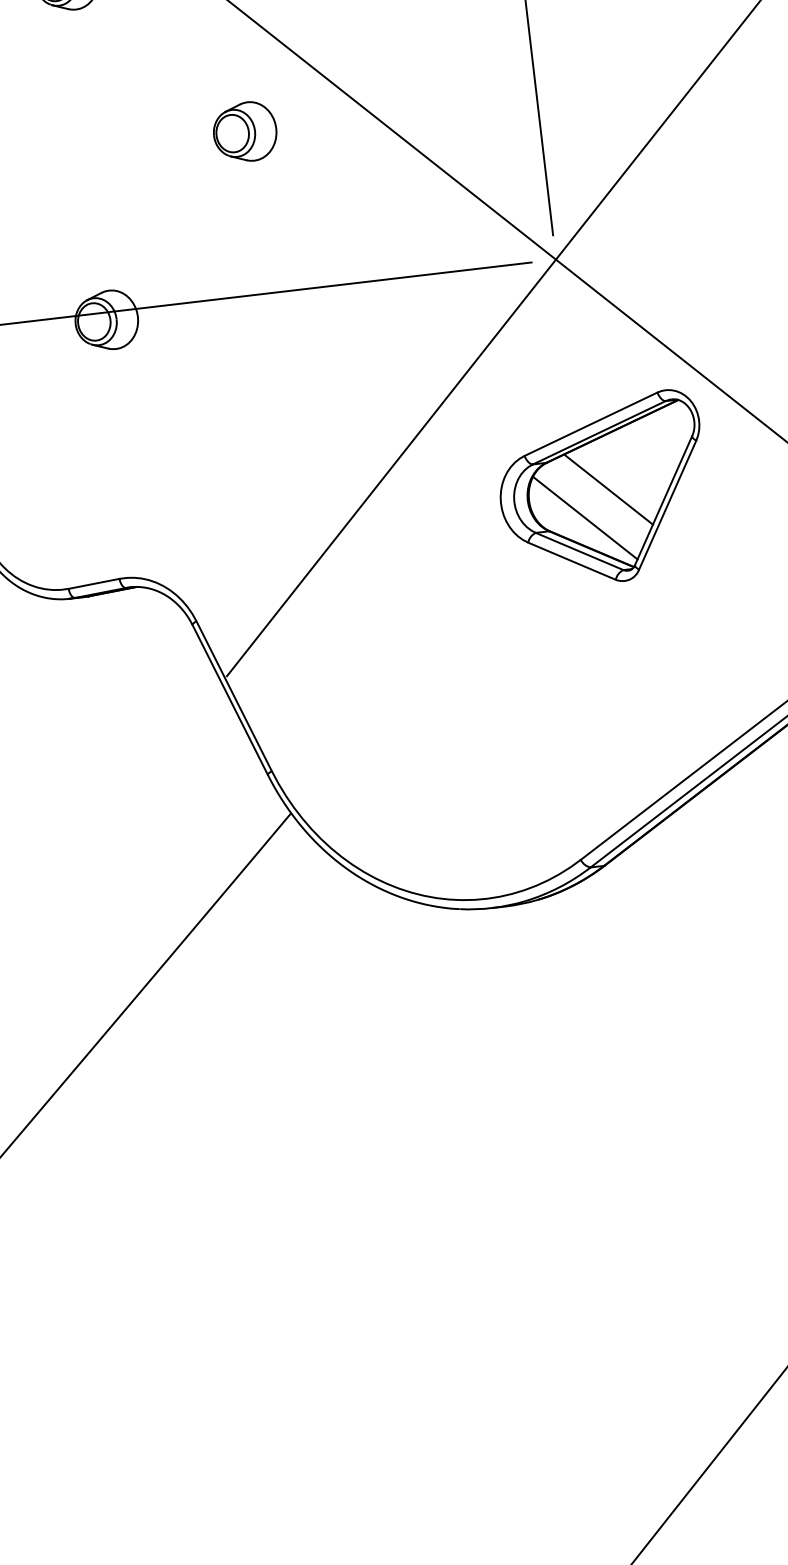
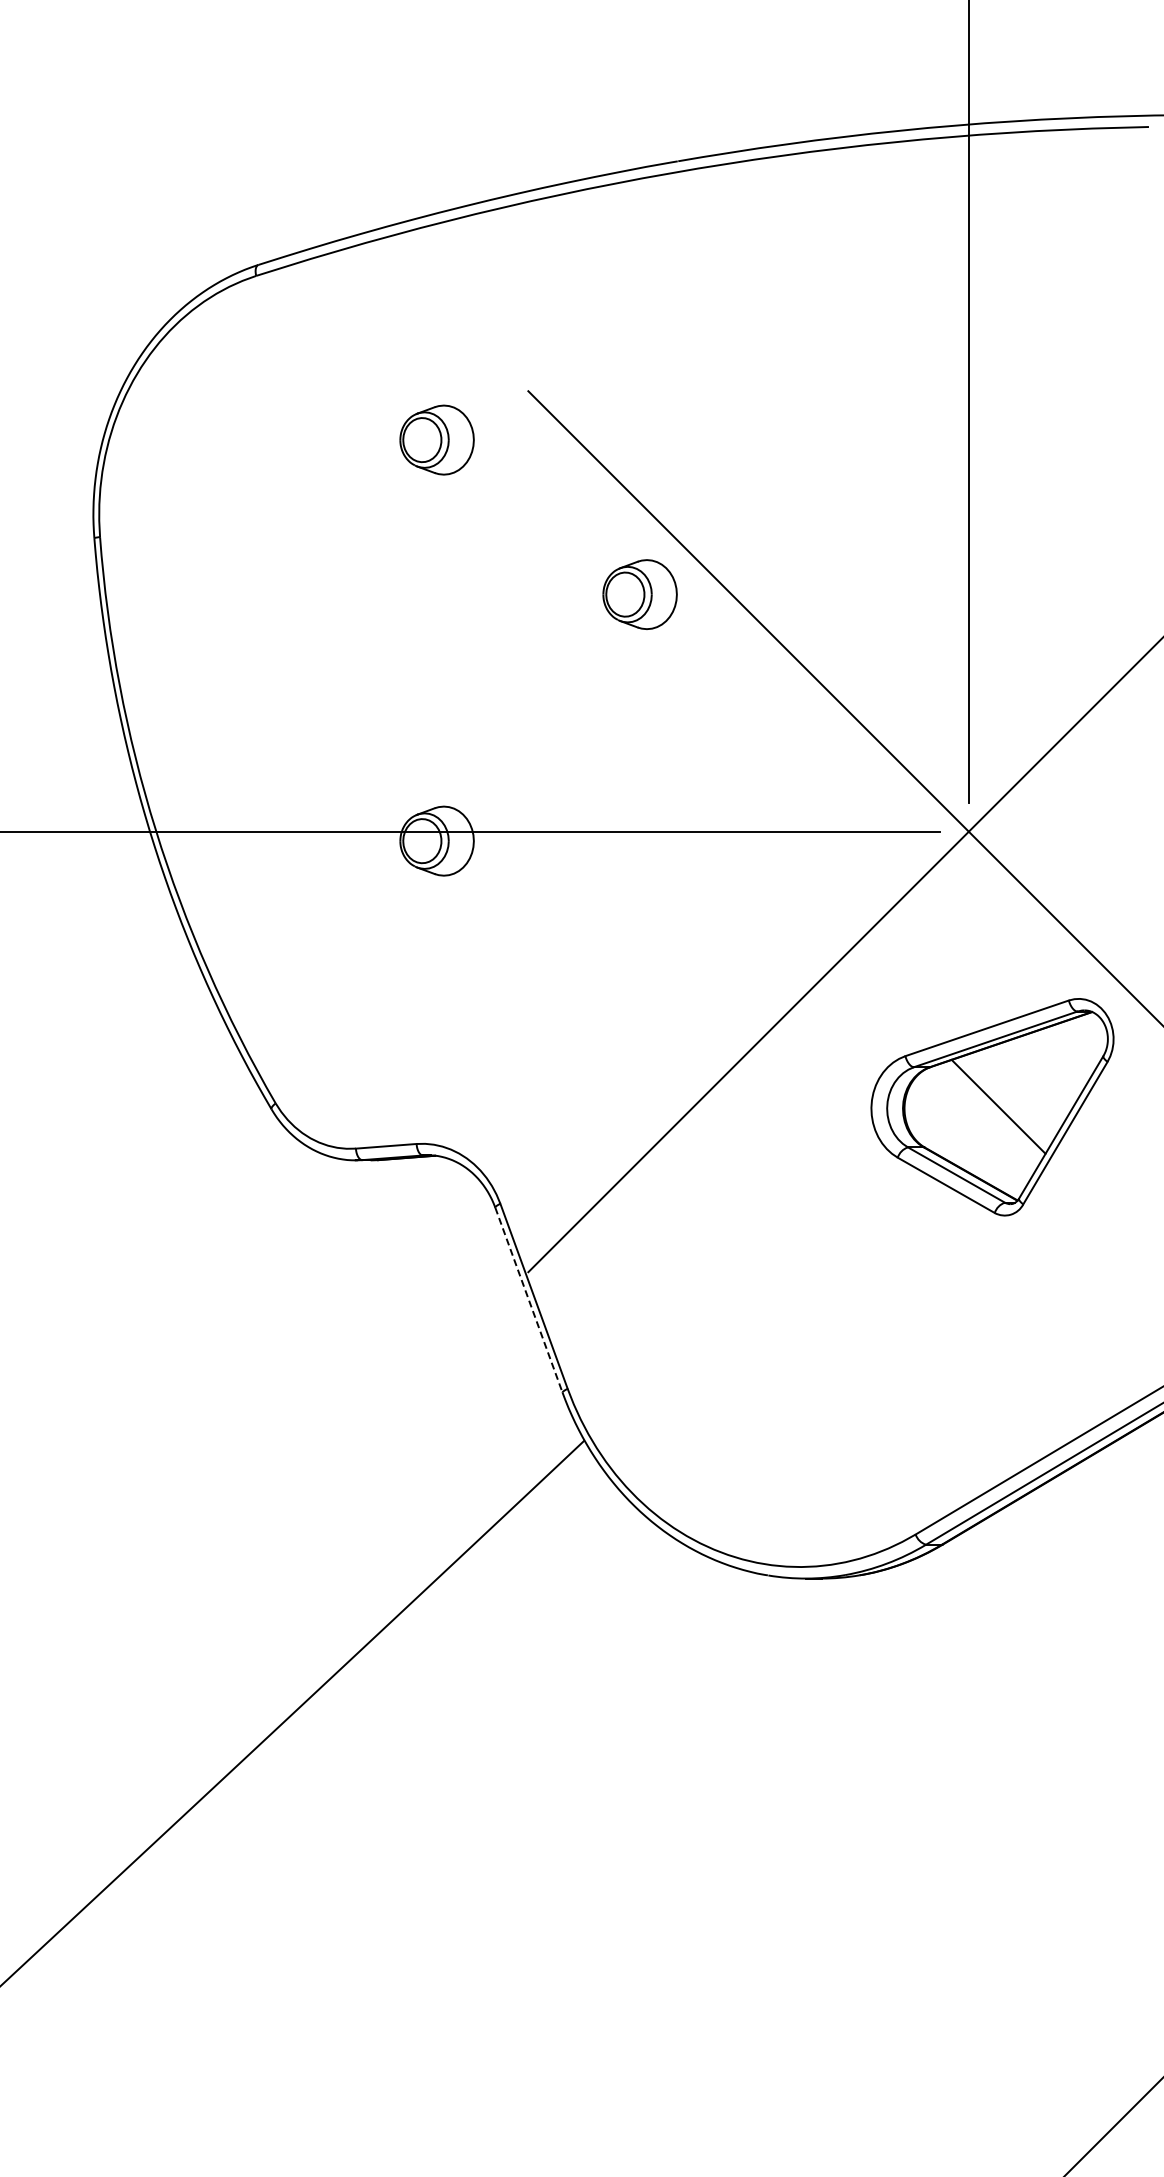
part: (244, 132) -> (639, 594), moved
line: (585, 517) -> (967, 1136), removed
line: (230, 700) -> (529, 1300), solid -> dashed

